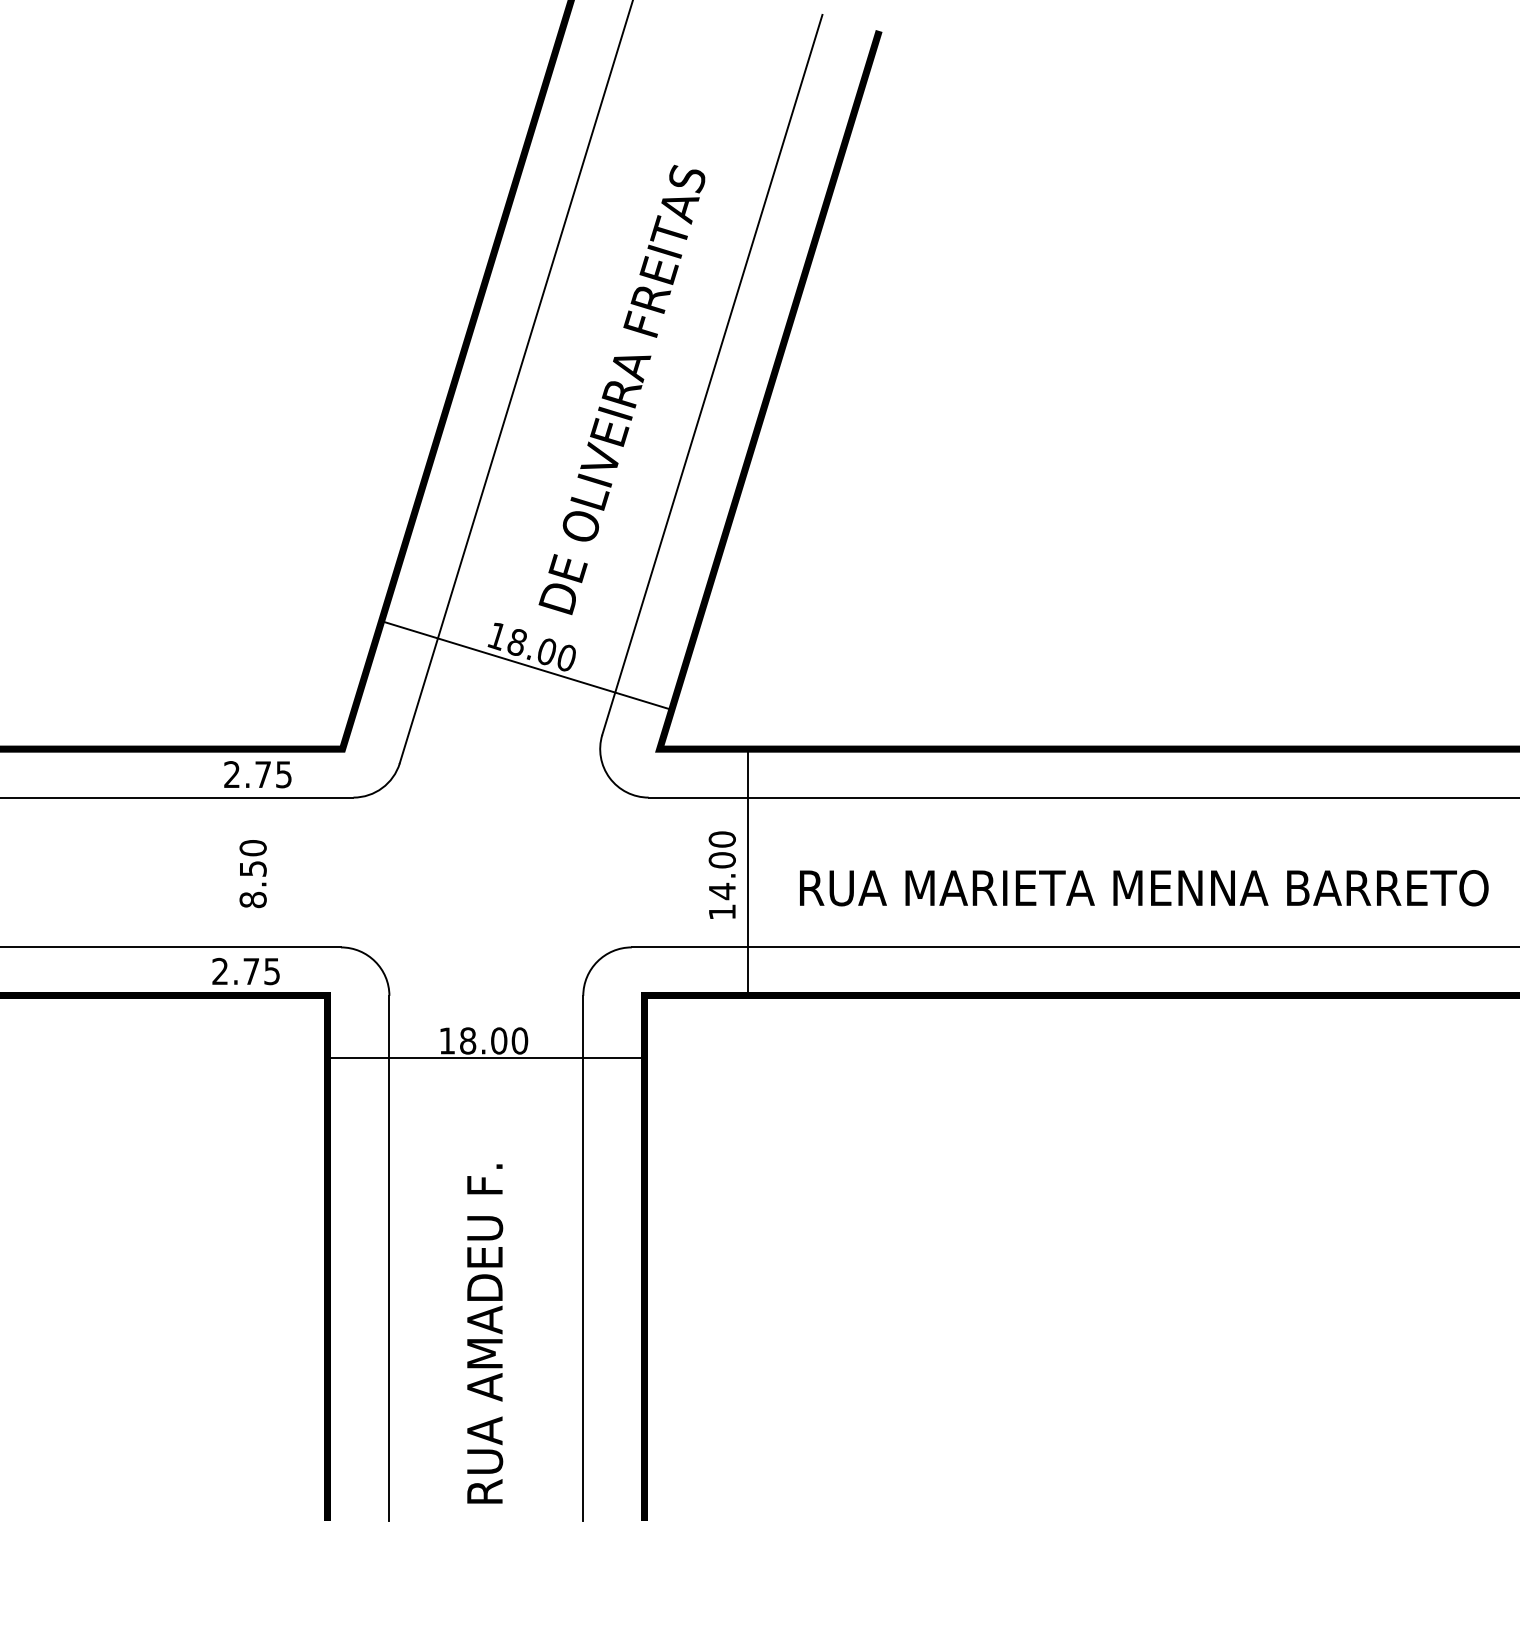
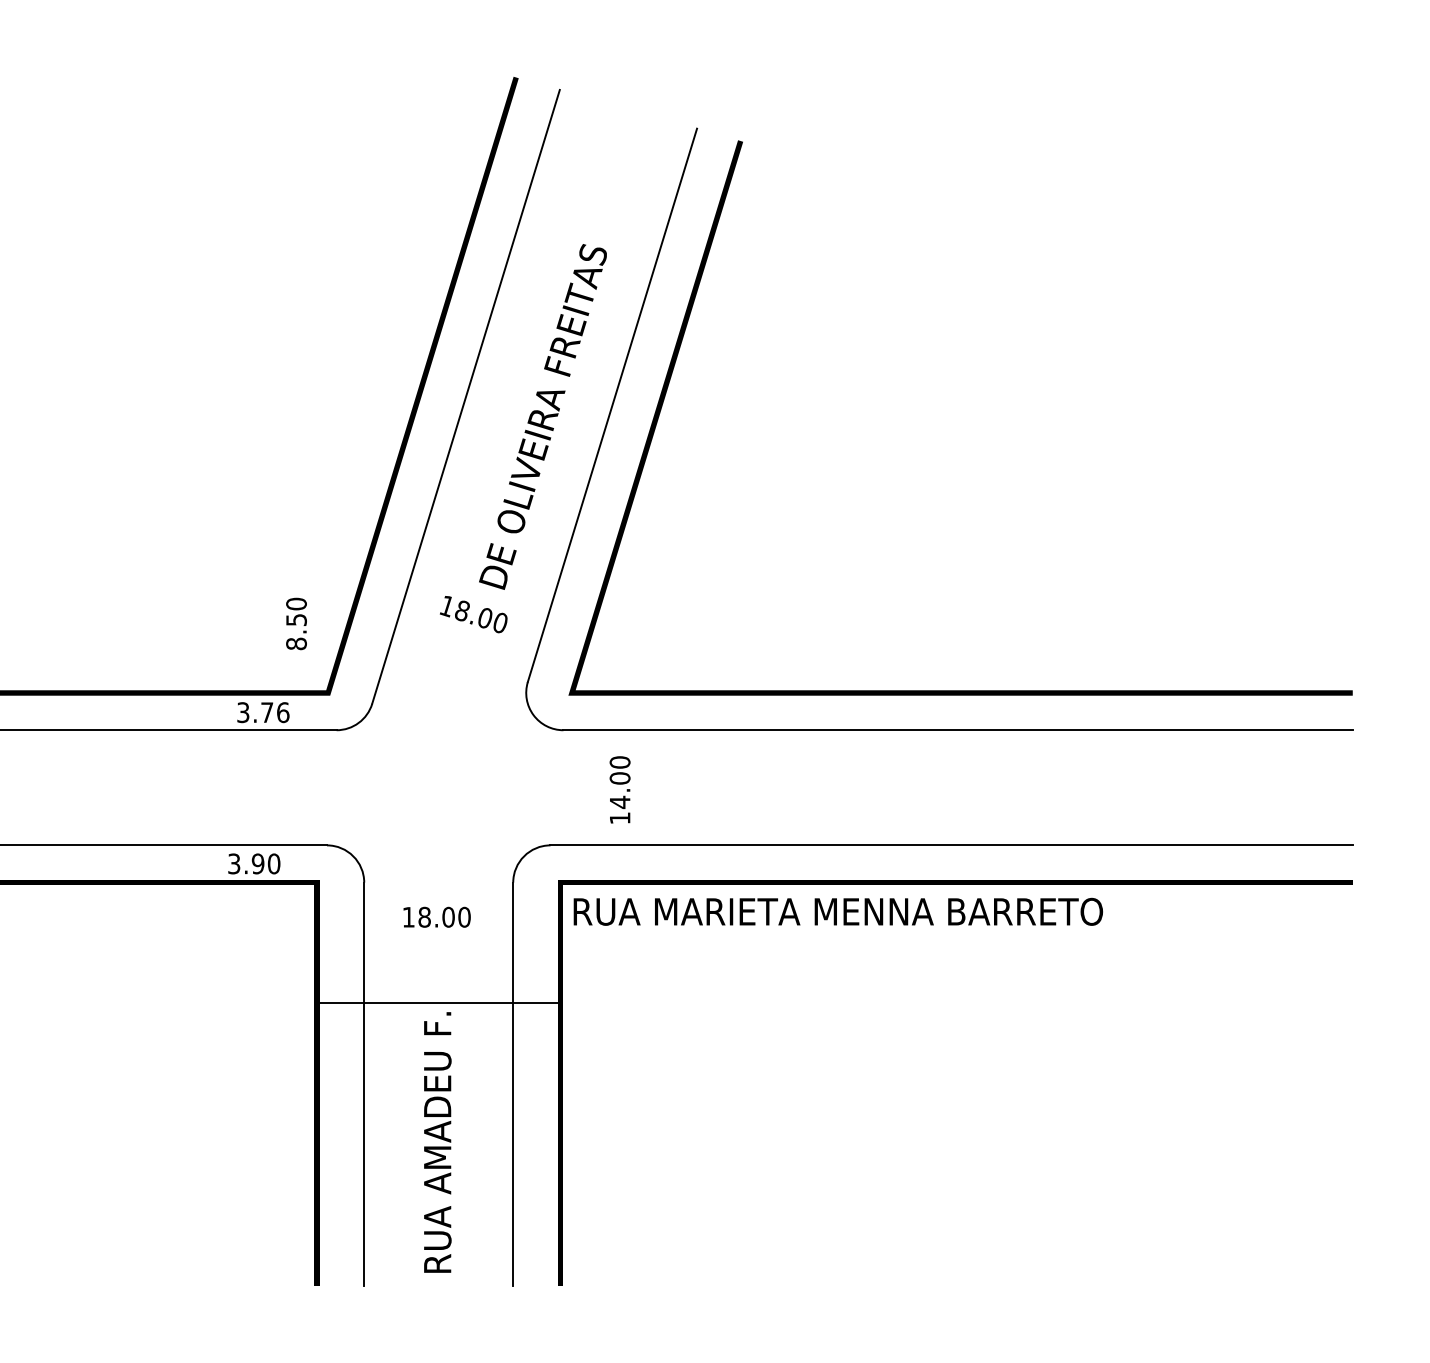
line: (526, 665) -> (469, 628), removed
text: (258, 774) -> (263, 712), 2.75 -> 3.76
line: (747, 872) -> (639, 787), removed
text: (253, 873) -> (296, 623), moved
text: (1143, 887) -> (837, 911), moved
text: (246, 970) -> (254, 863), 2.75 -> 3.90
line: (486, 1058) -> (438, 1002), moved

